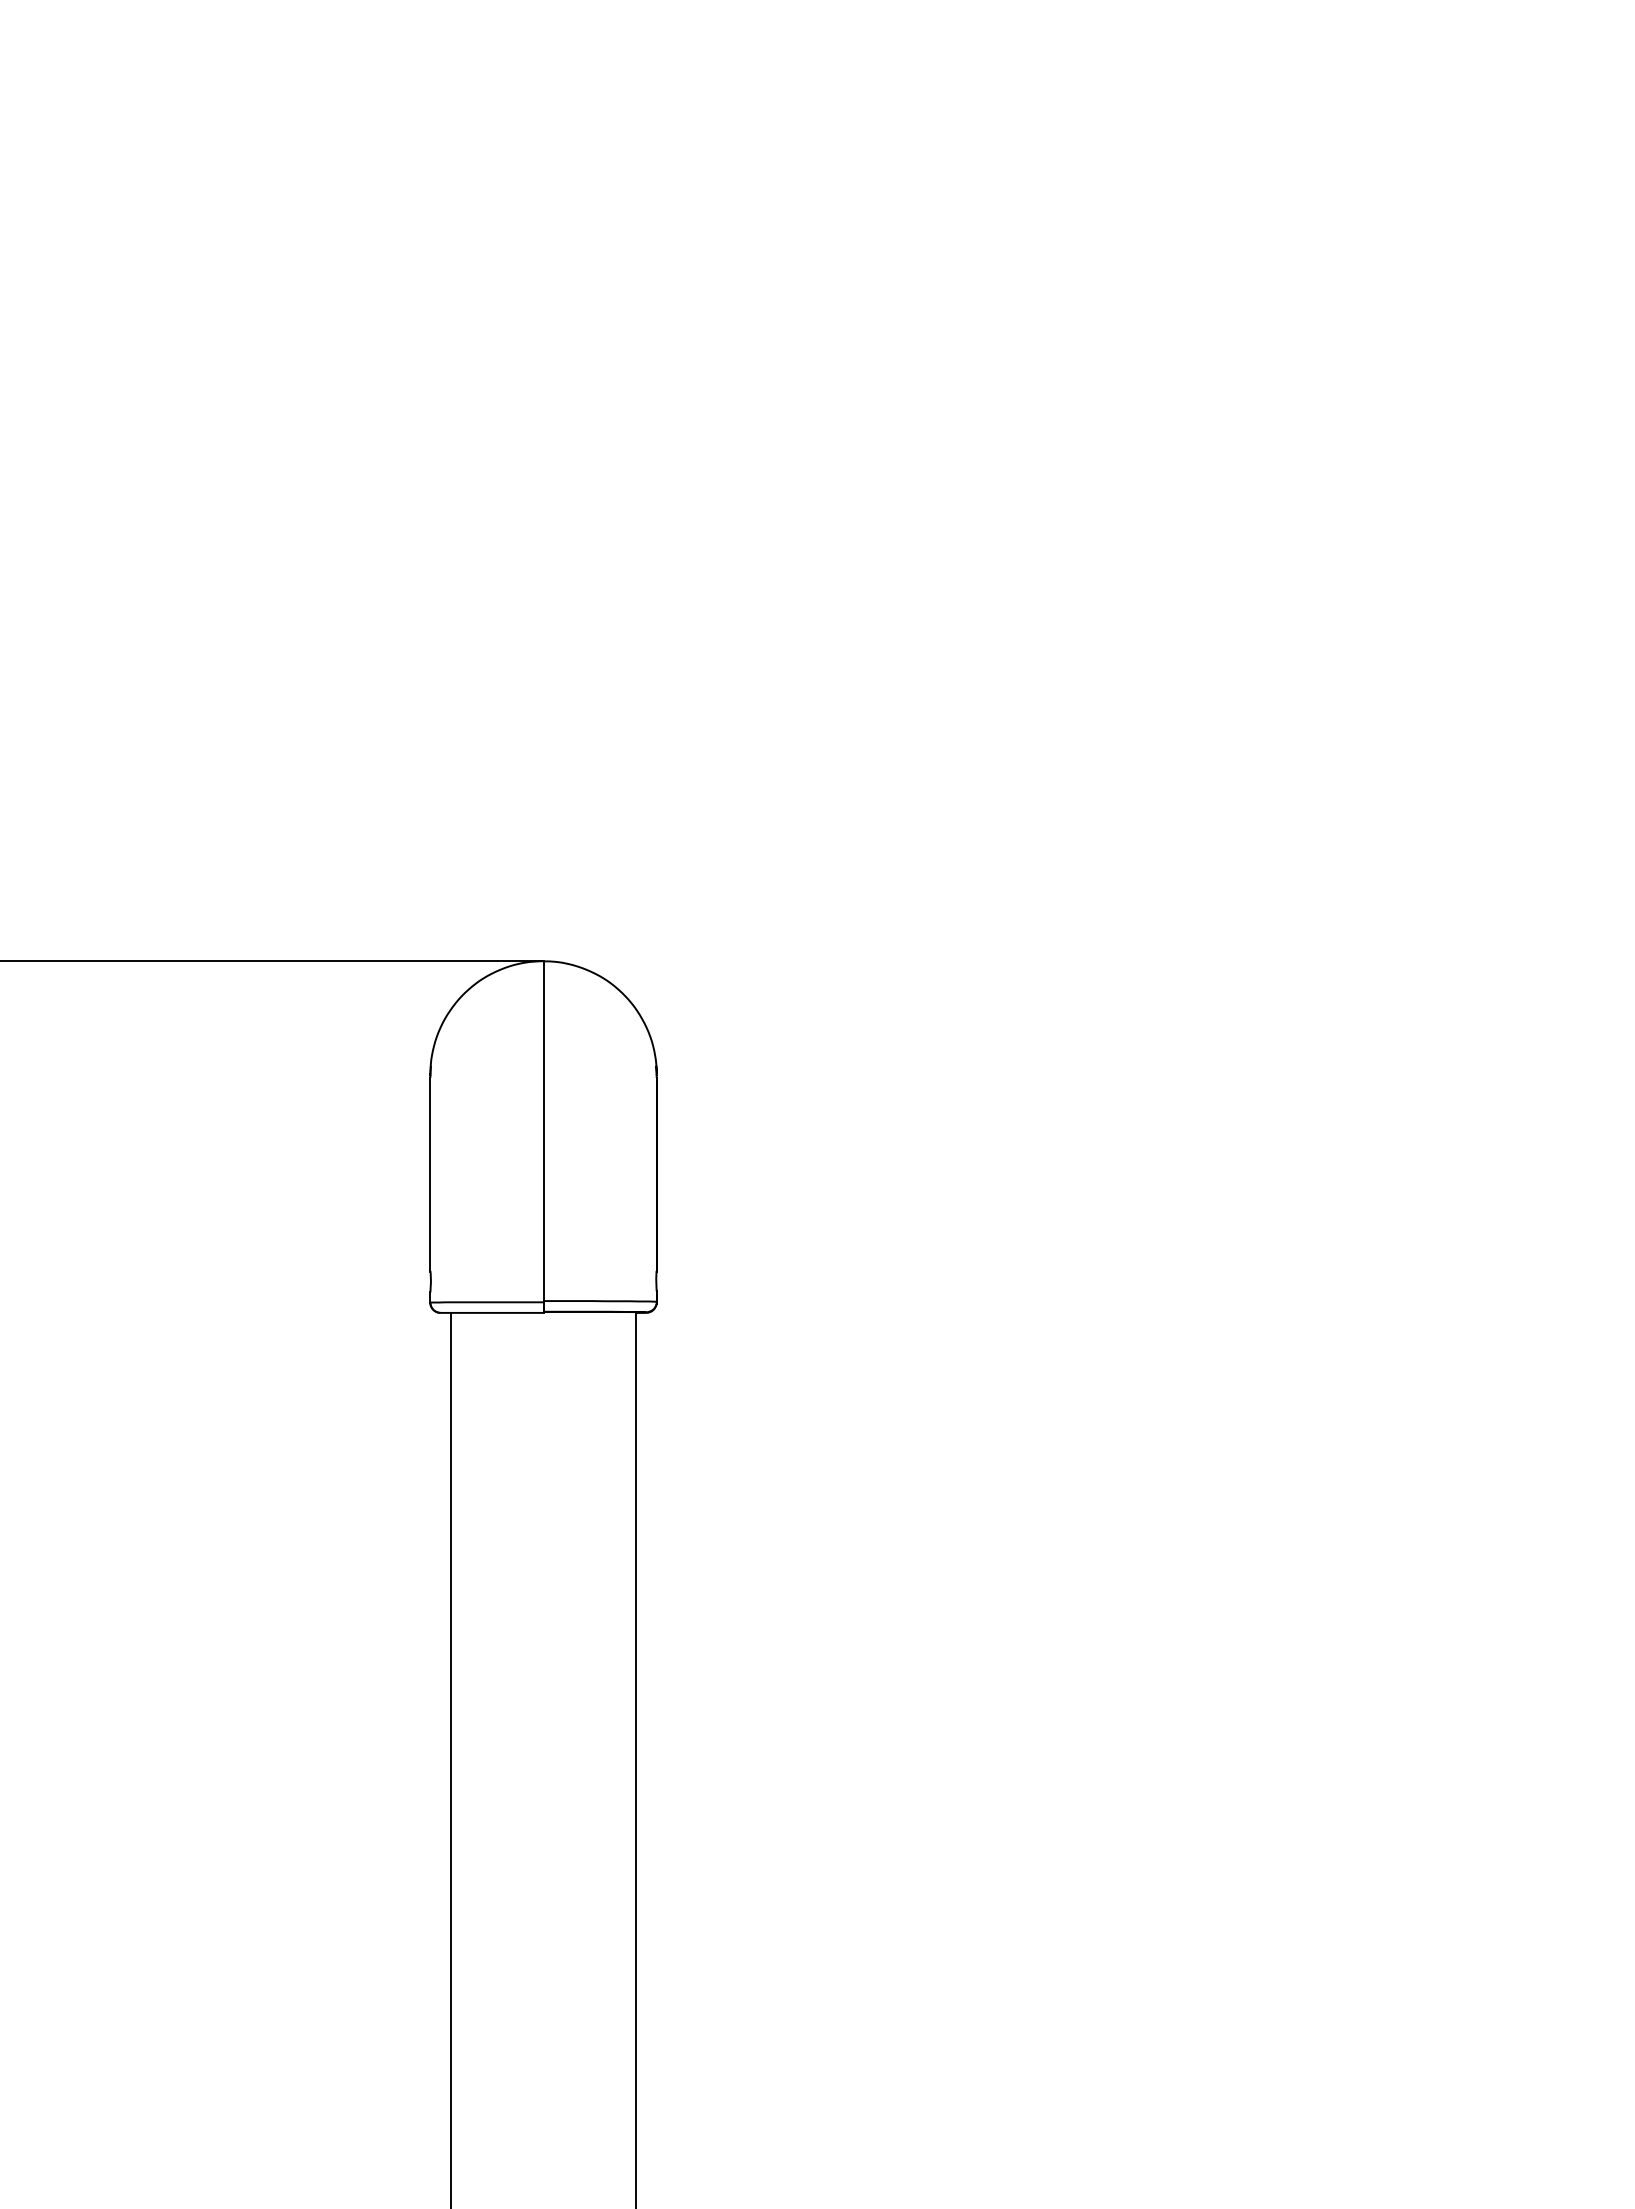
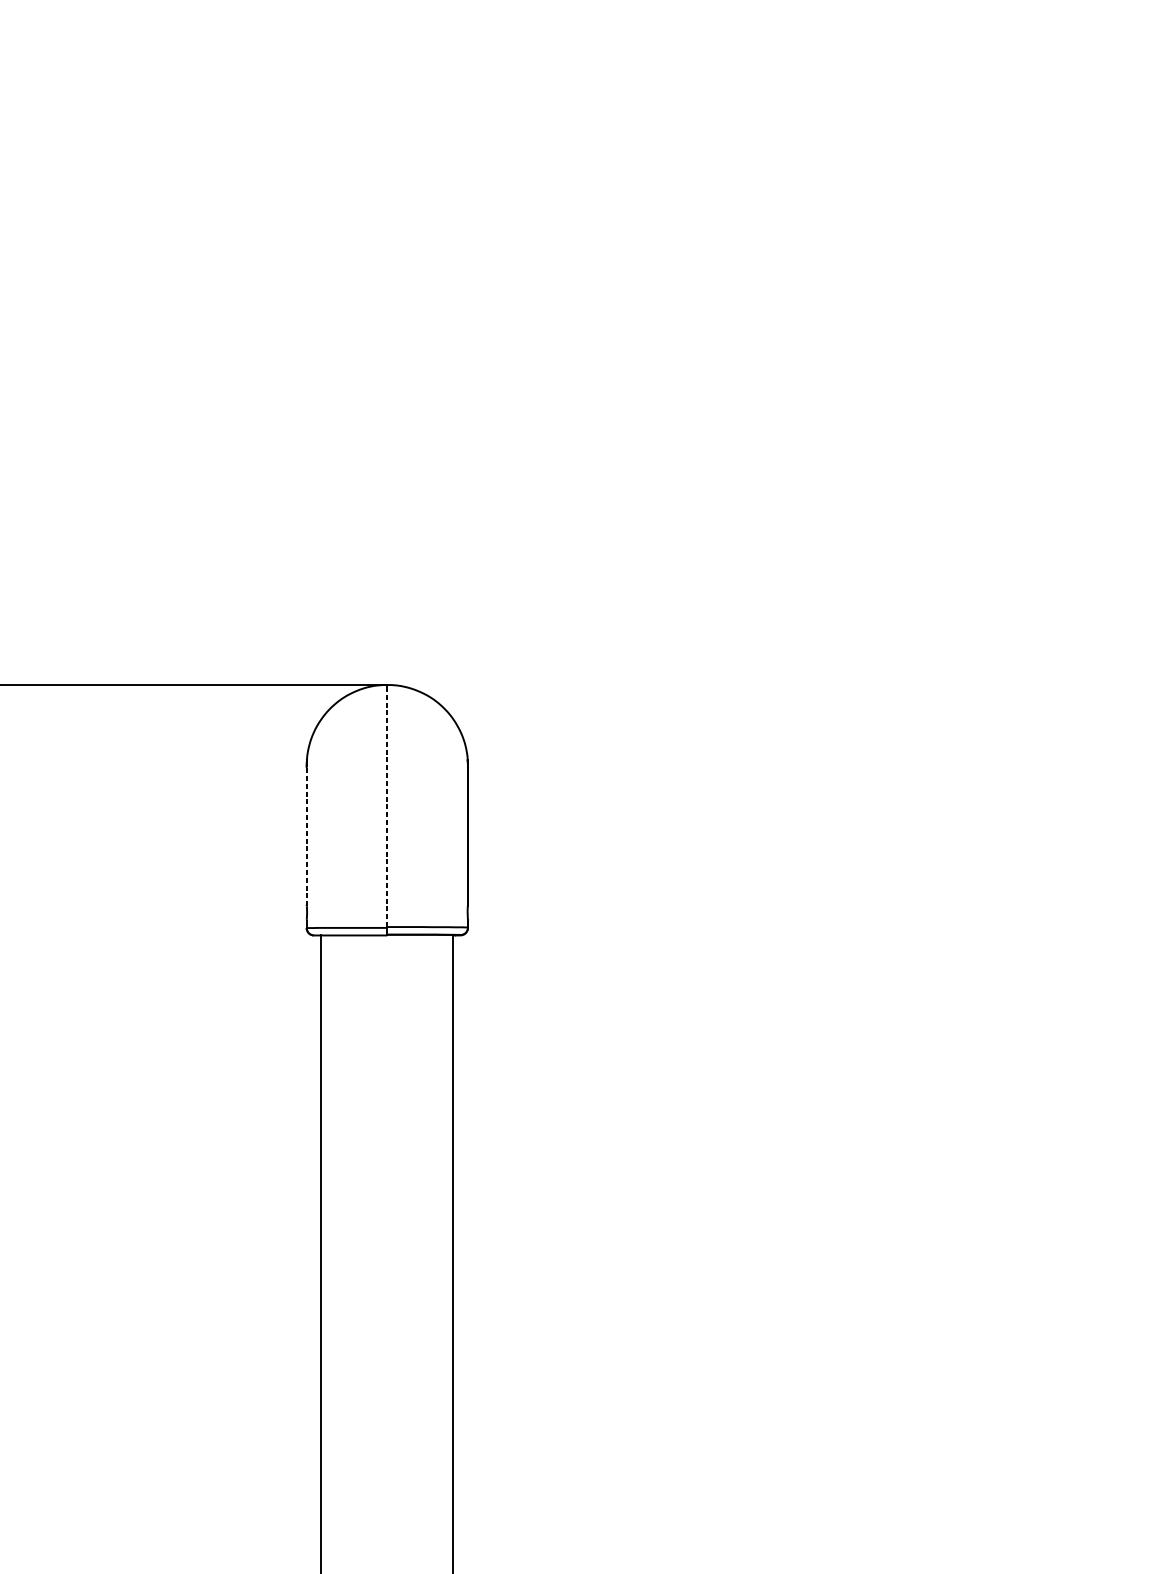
line: (543, 1132) -> (387, 806), solid -> dashed
line: (430, 1174) -> (306, 836), solid -> dashed

